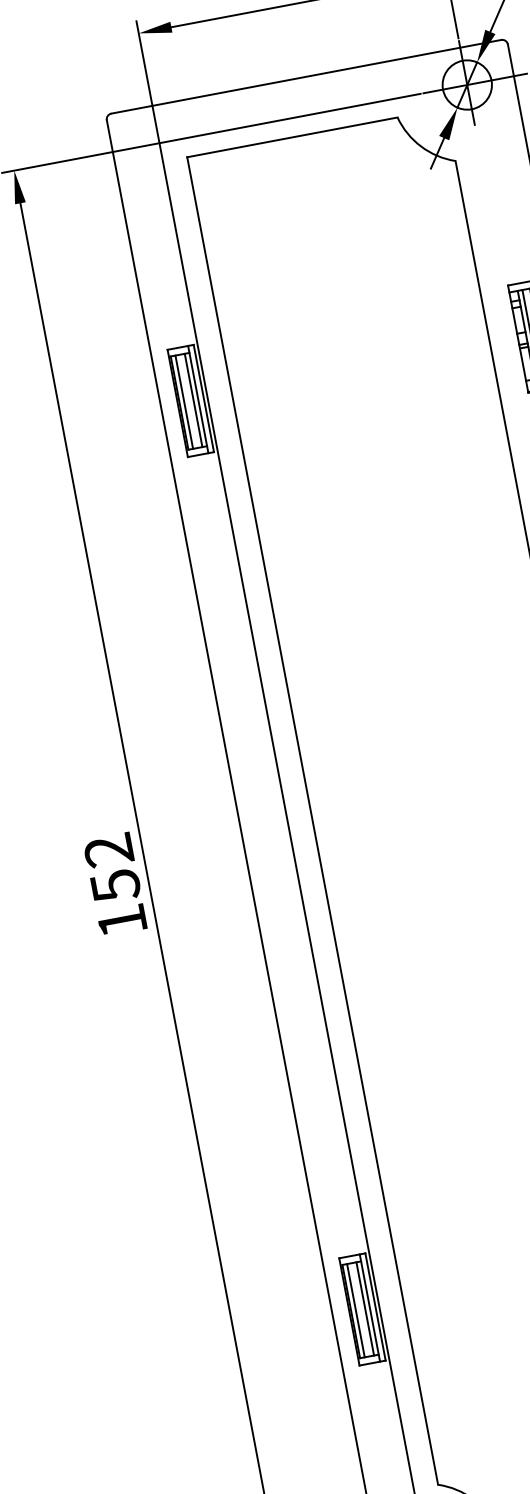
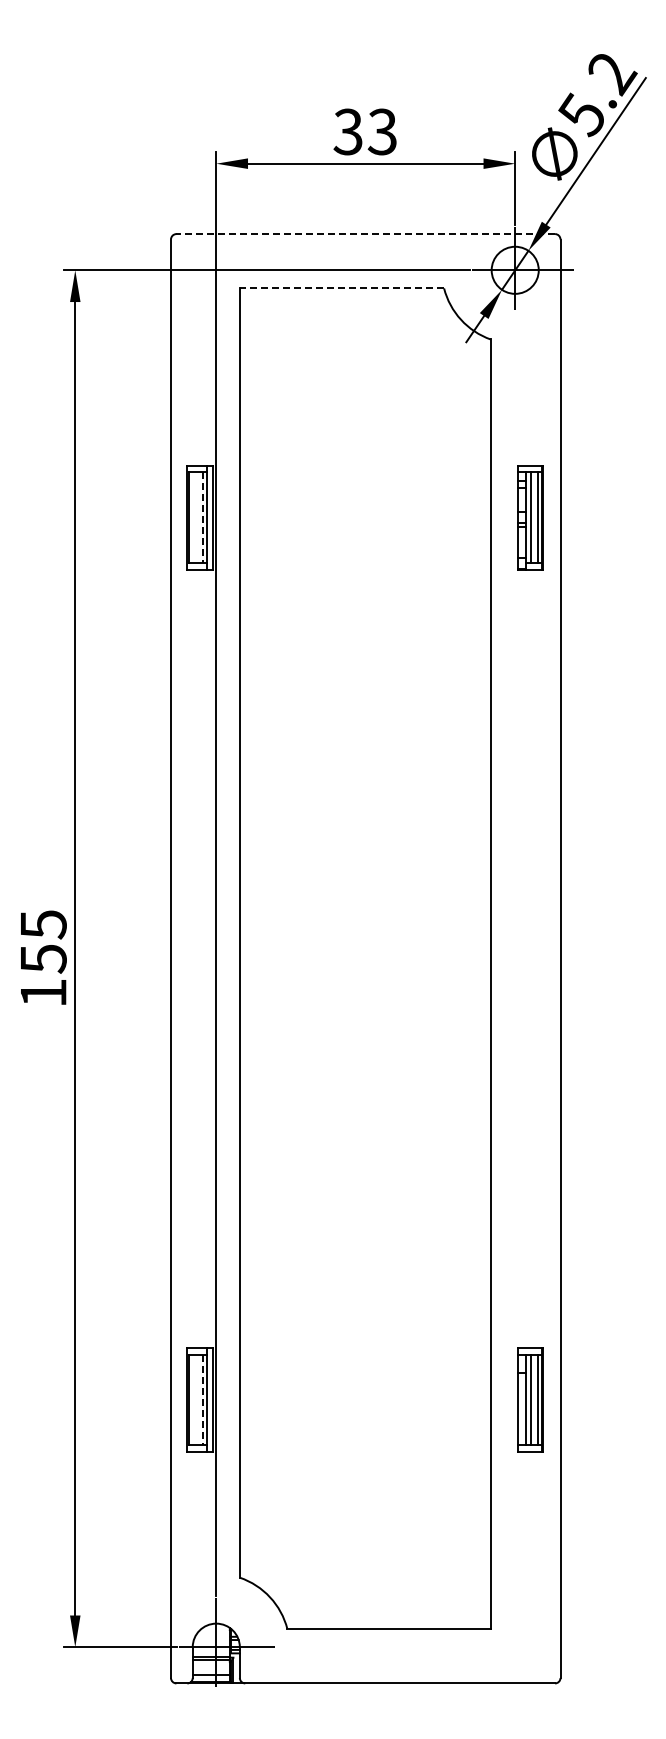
line: (306, 77) -> (365, 234), solid -> dashed
line: (291, 137) -> (341, 288), solid -> dashed
line: (193, 401) -> (202, 518), solid -> dashed
line: (184, 402) -> (193, 517), removed
text: (108, 850) -> (43, 924), 152 -> 155
line: (365, 1309) -> (202, 1400), solid -> dashed
line: (355, 1310) -> (193, 1399), removed

